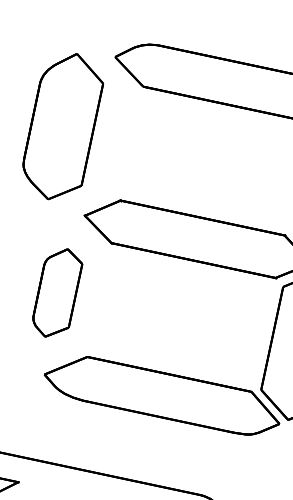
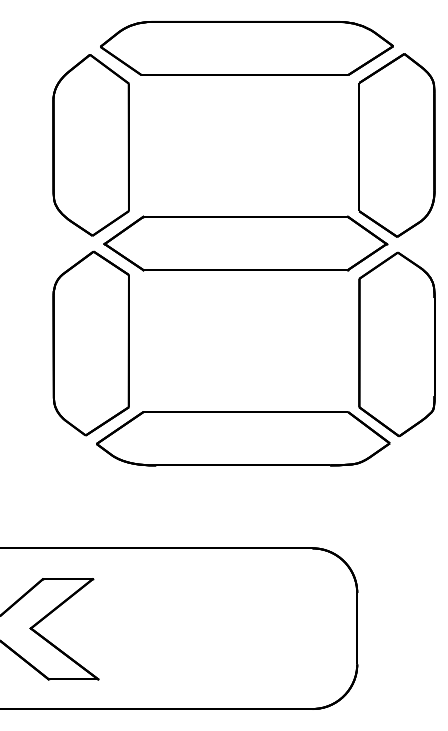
part: (61, 126) -> (90, 145), moved
part: (56, 293) -> (90, 343), size x1.67

